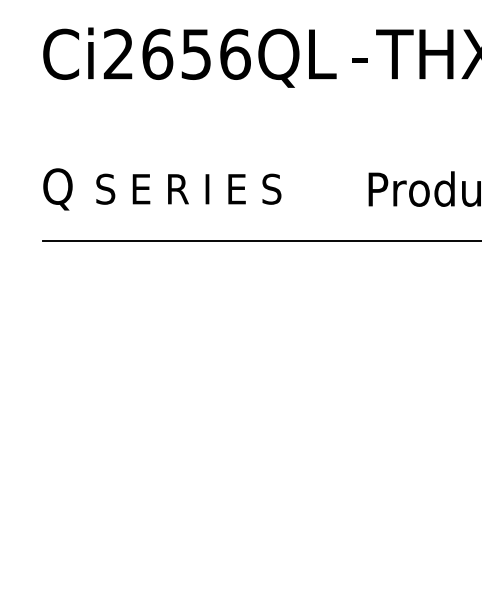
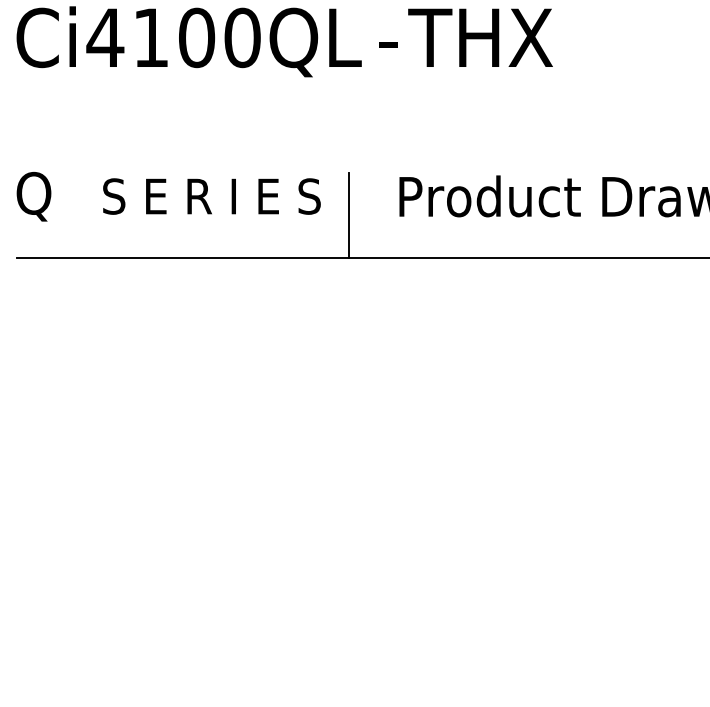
text: (176, 54) -> (173, 37), Ci2656QL -> Ci4100QL
text: (188, 189) -> (211, 196), moved
line: (326, 205) -> (349, 215), added

